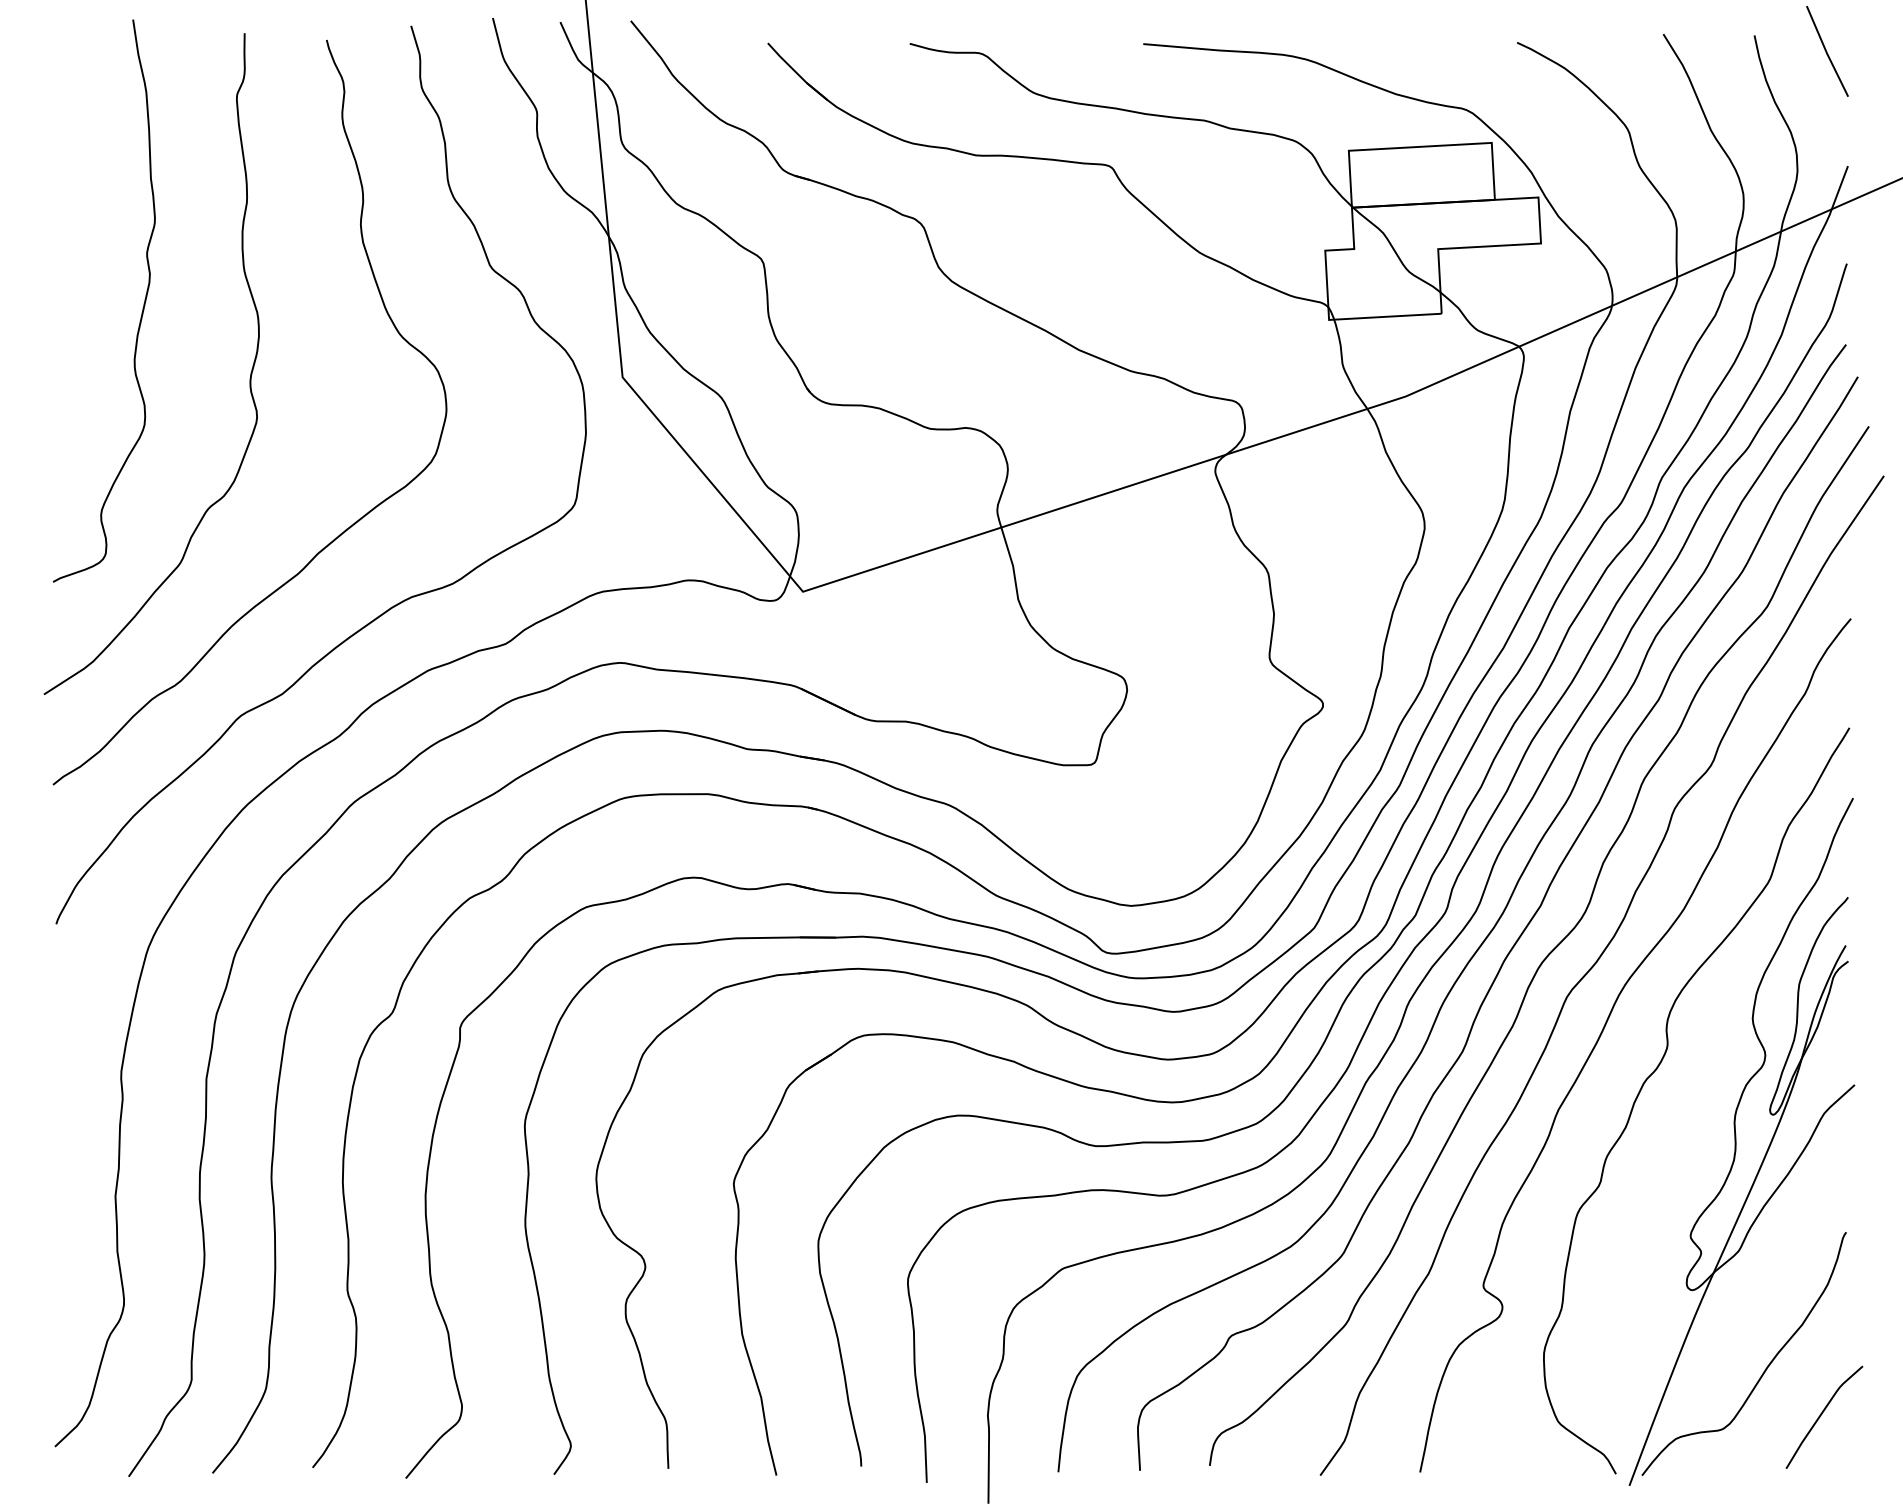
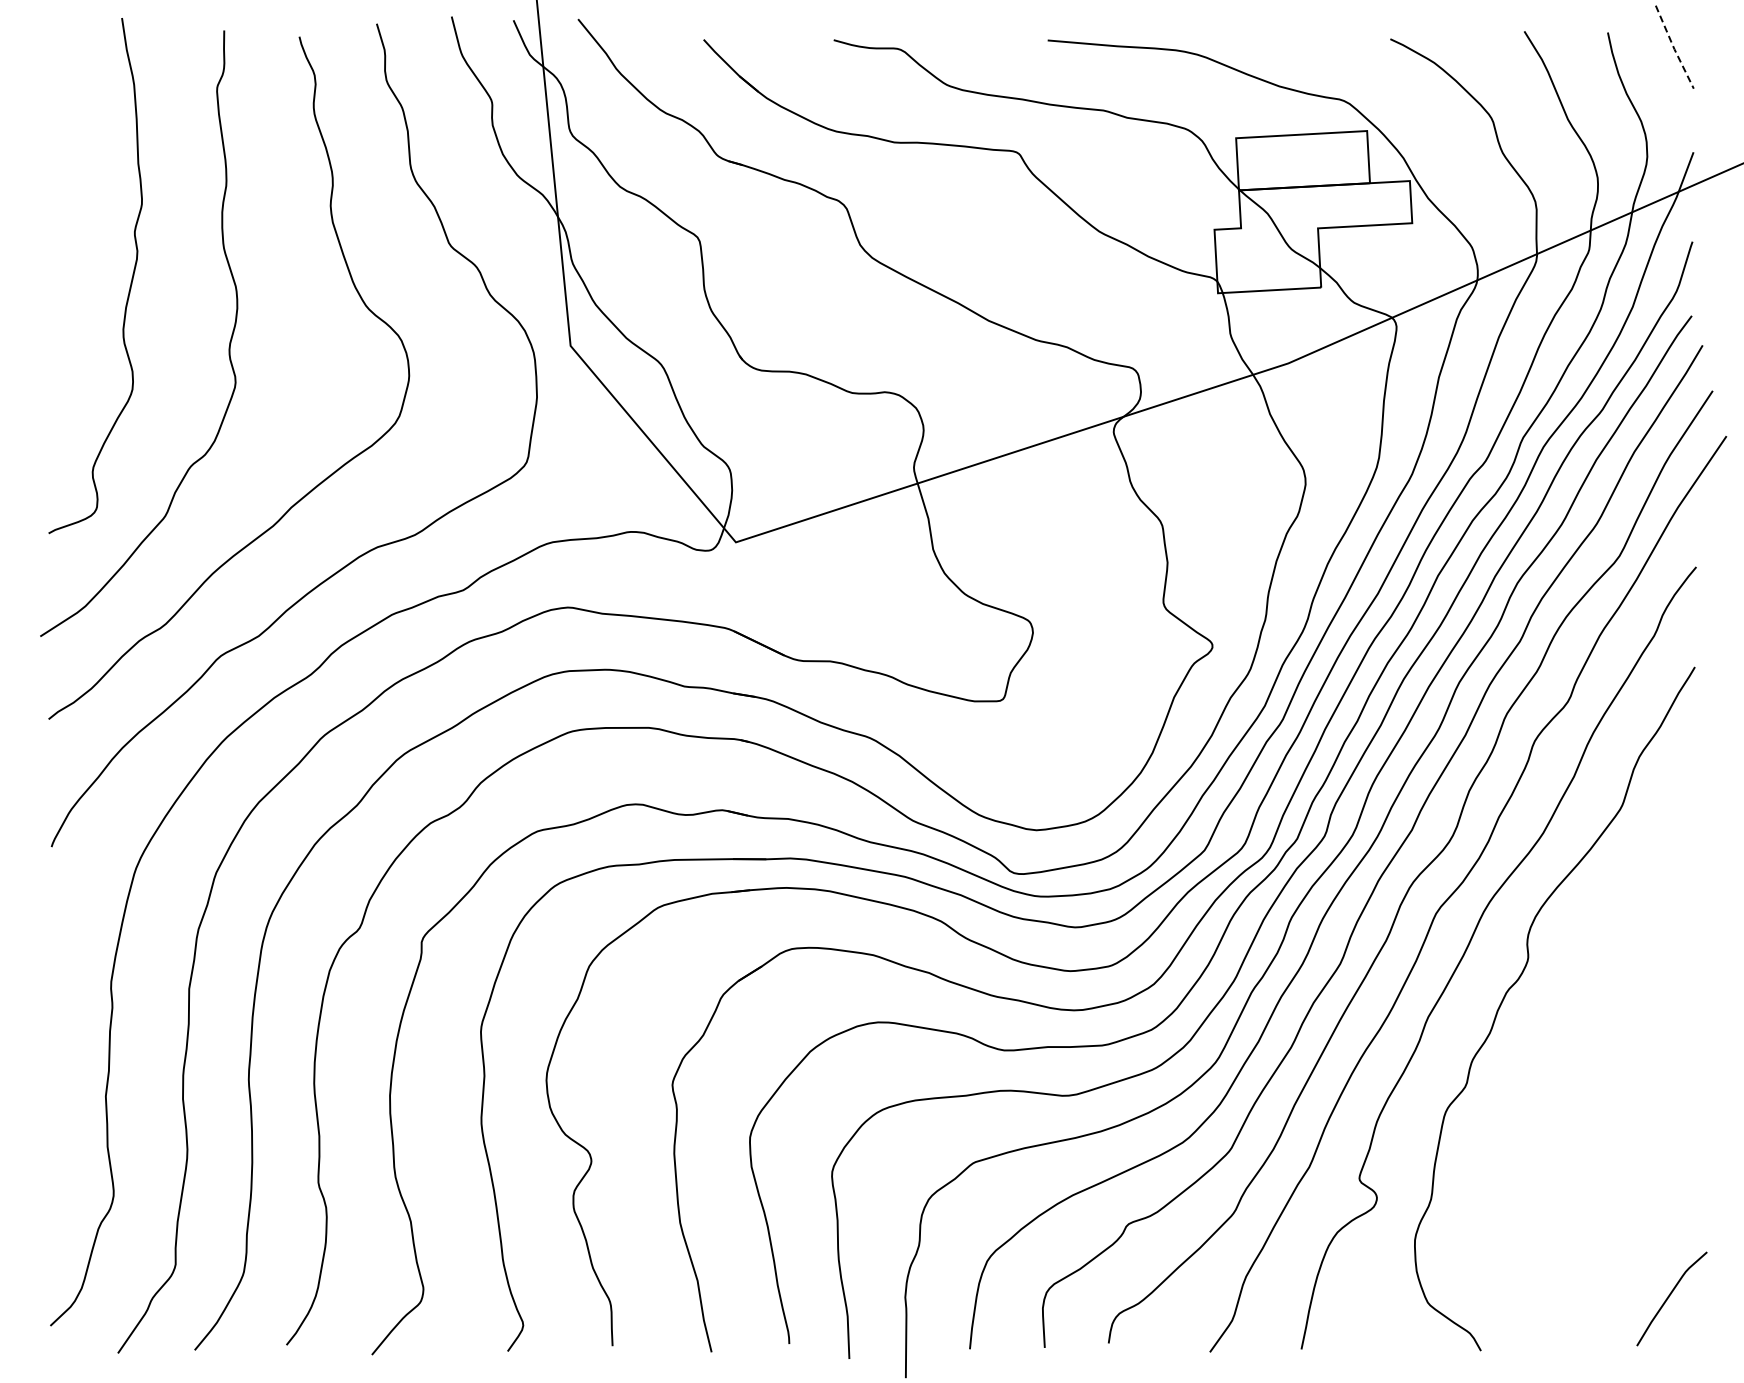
line: (1827, 52) -> (1674, 48), solid -> dashed
part: (1742, 1141) -> (1596, 1046), removed

